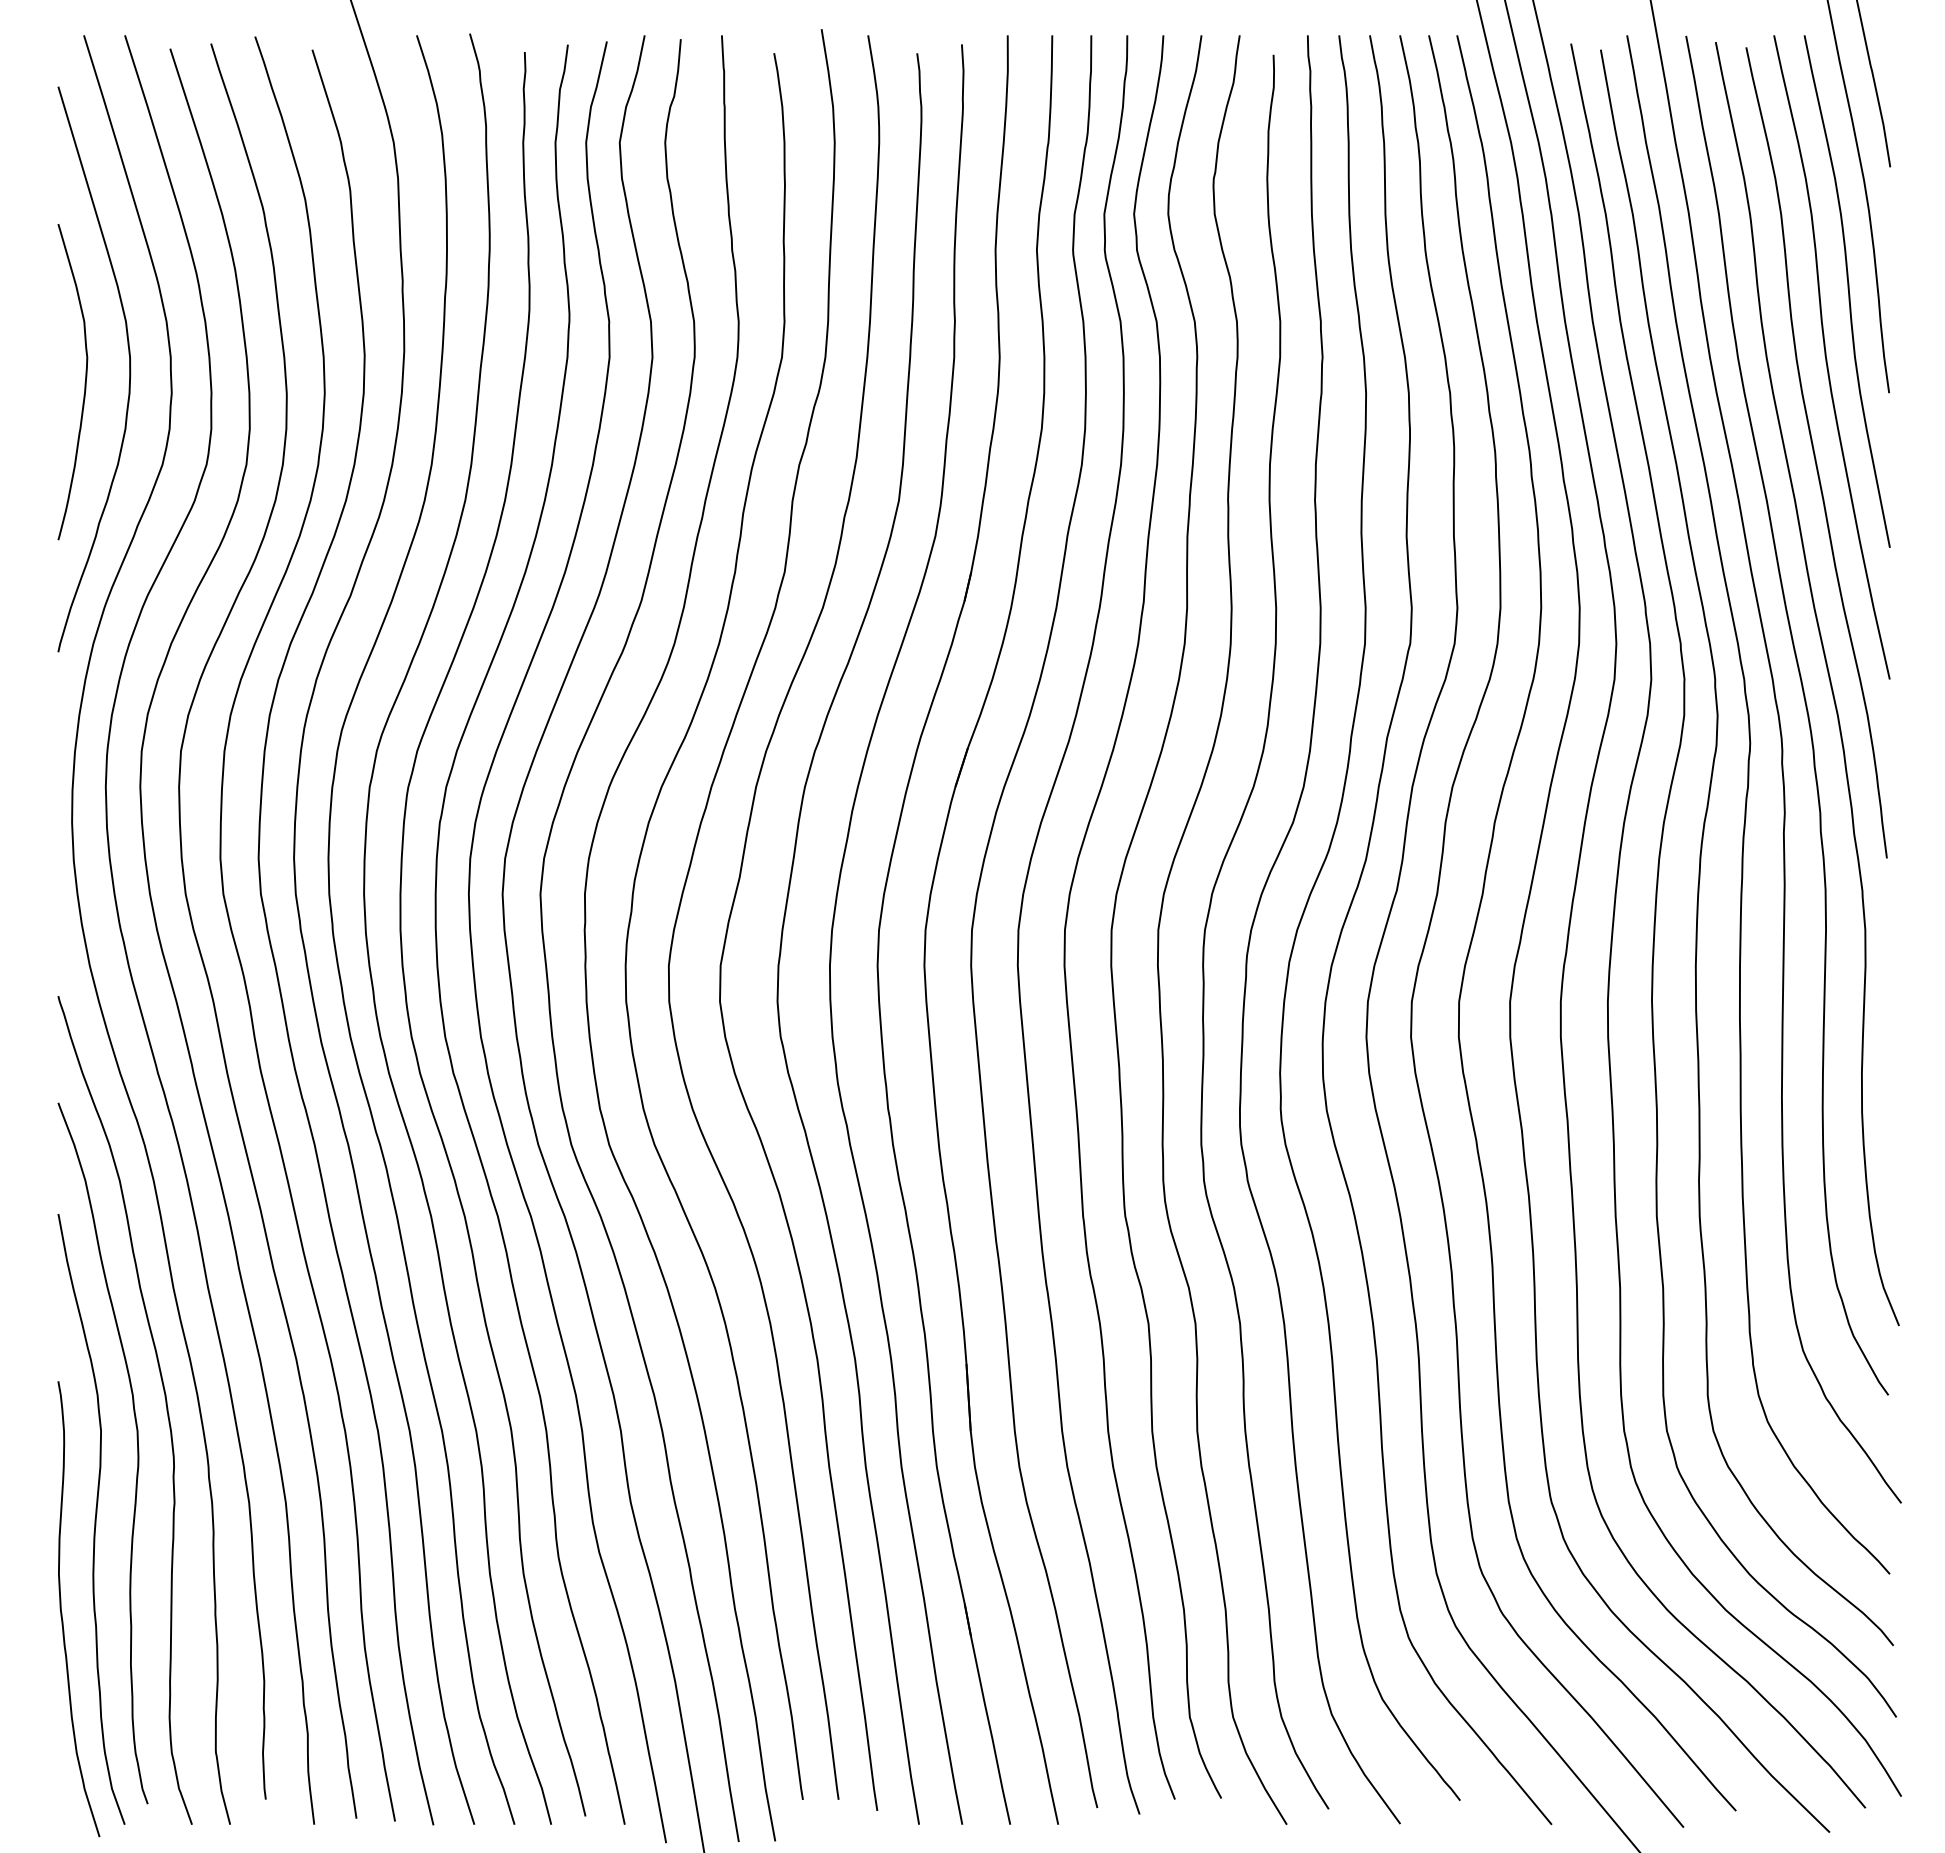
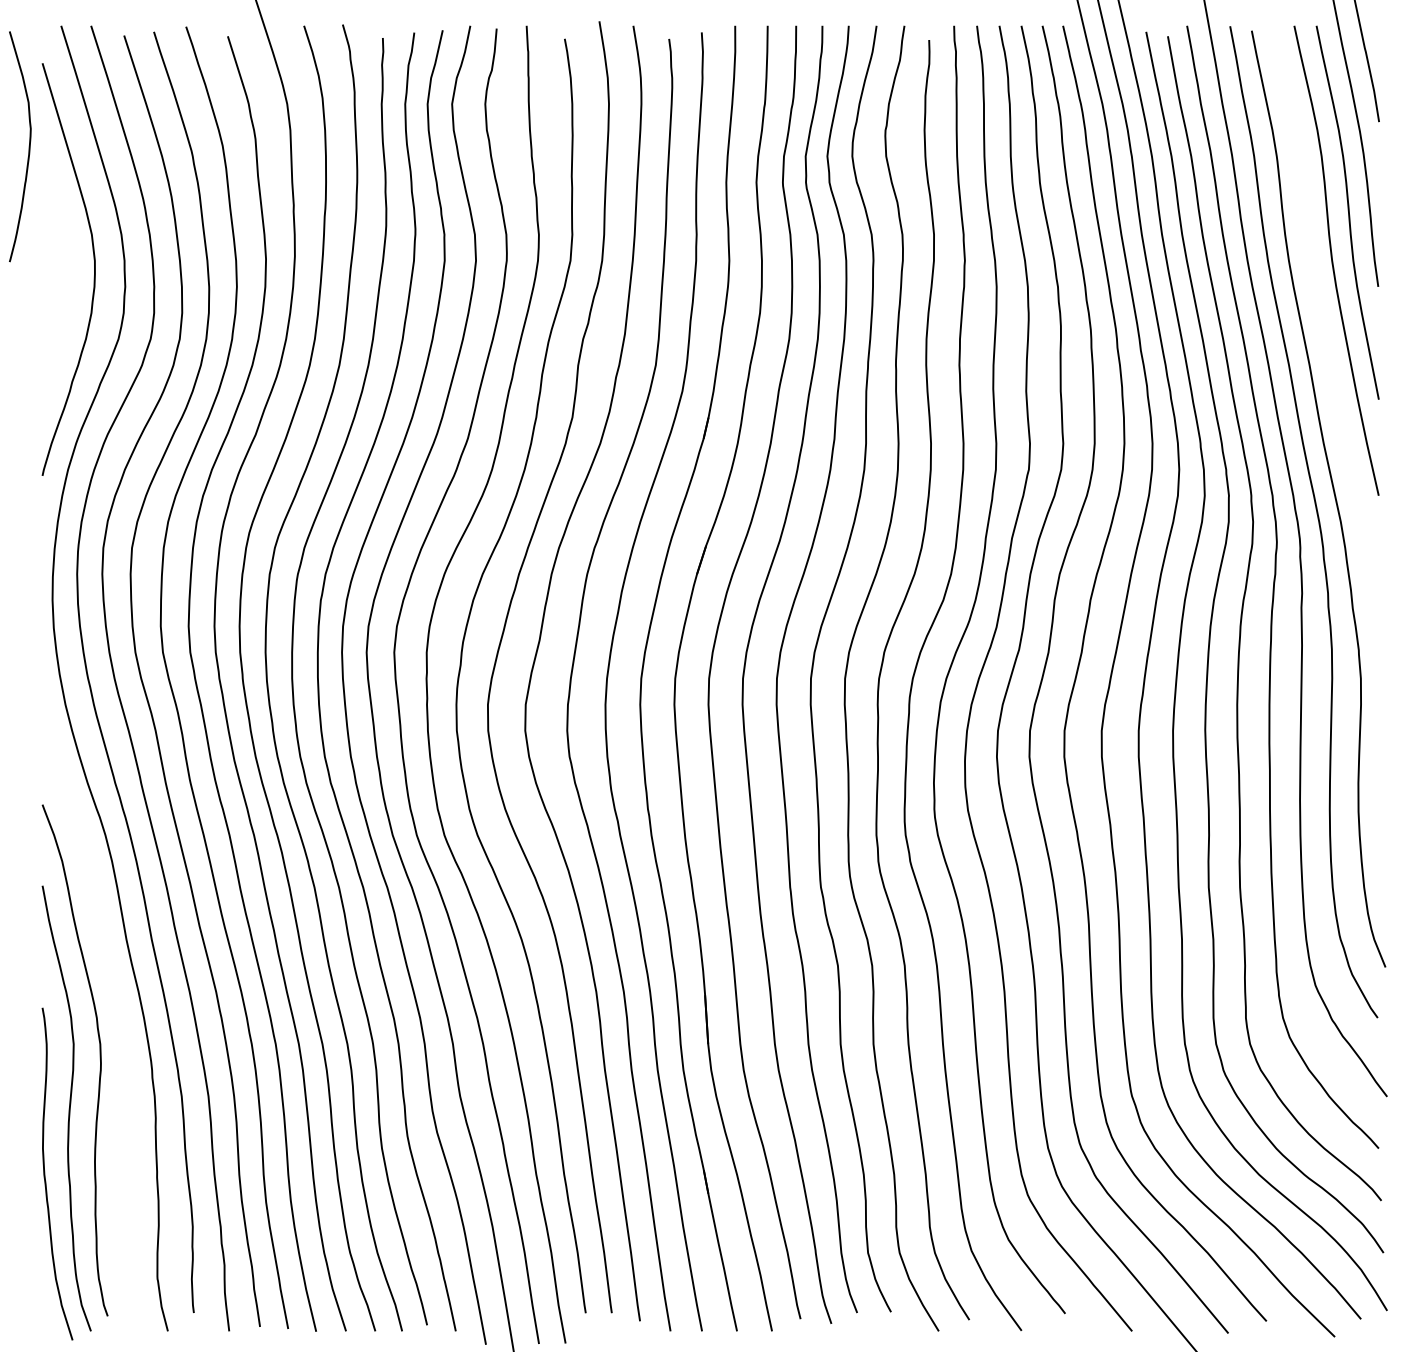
curve: (84, 382) -> (28, 147), moved
curve: (1815, 453) -> (1324, 330), removed
curve: (165, 1404) -> (120, 1024), removed

